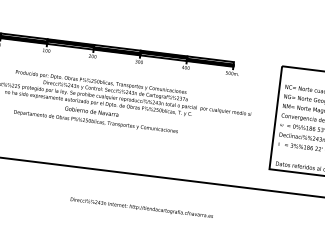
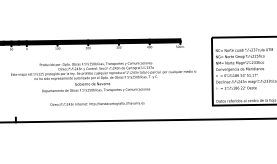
text: (141, 207) -> (97, 103), moved

